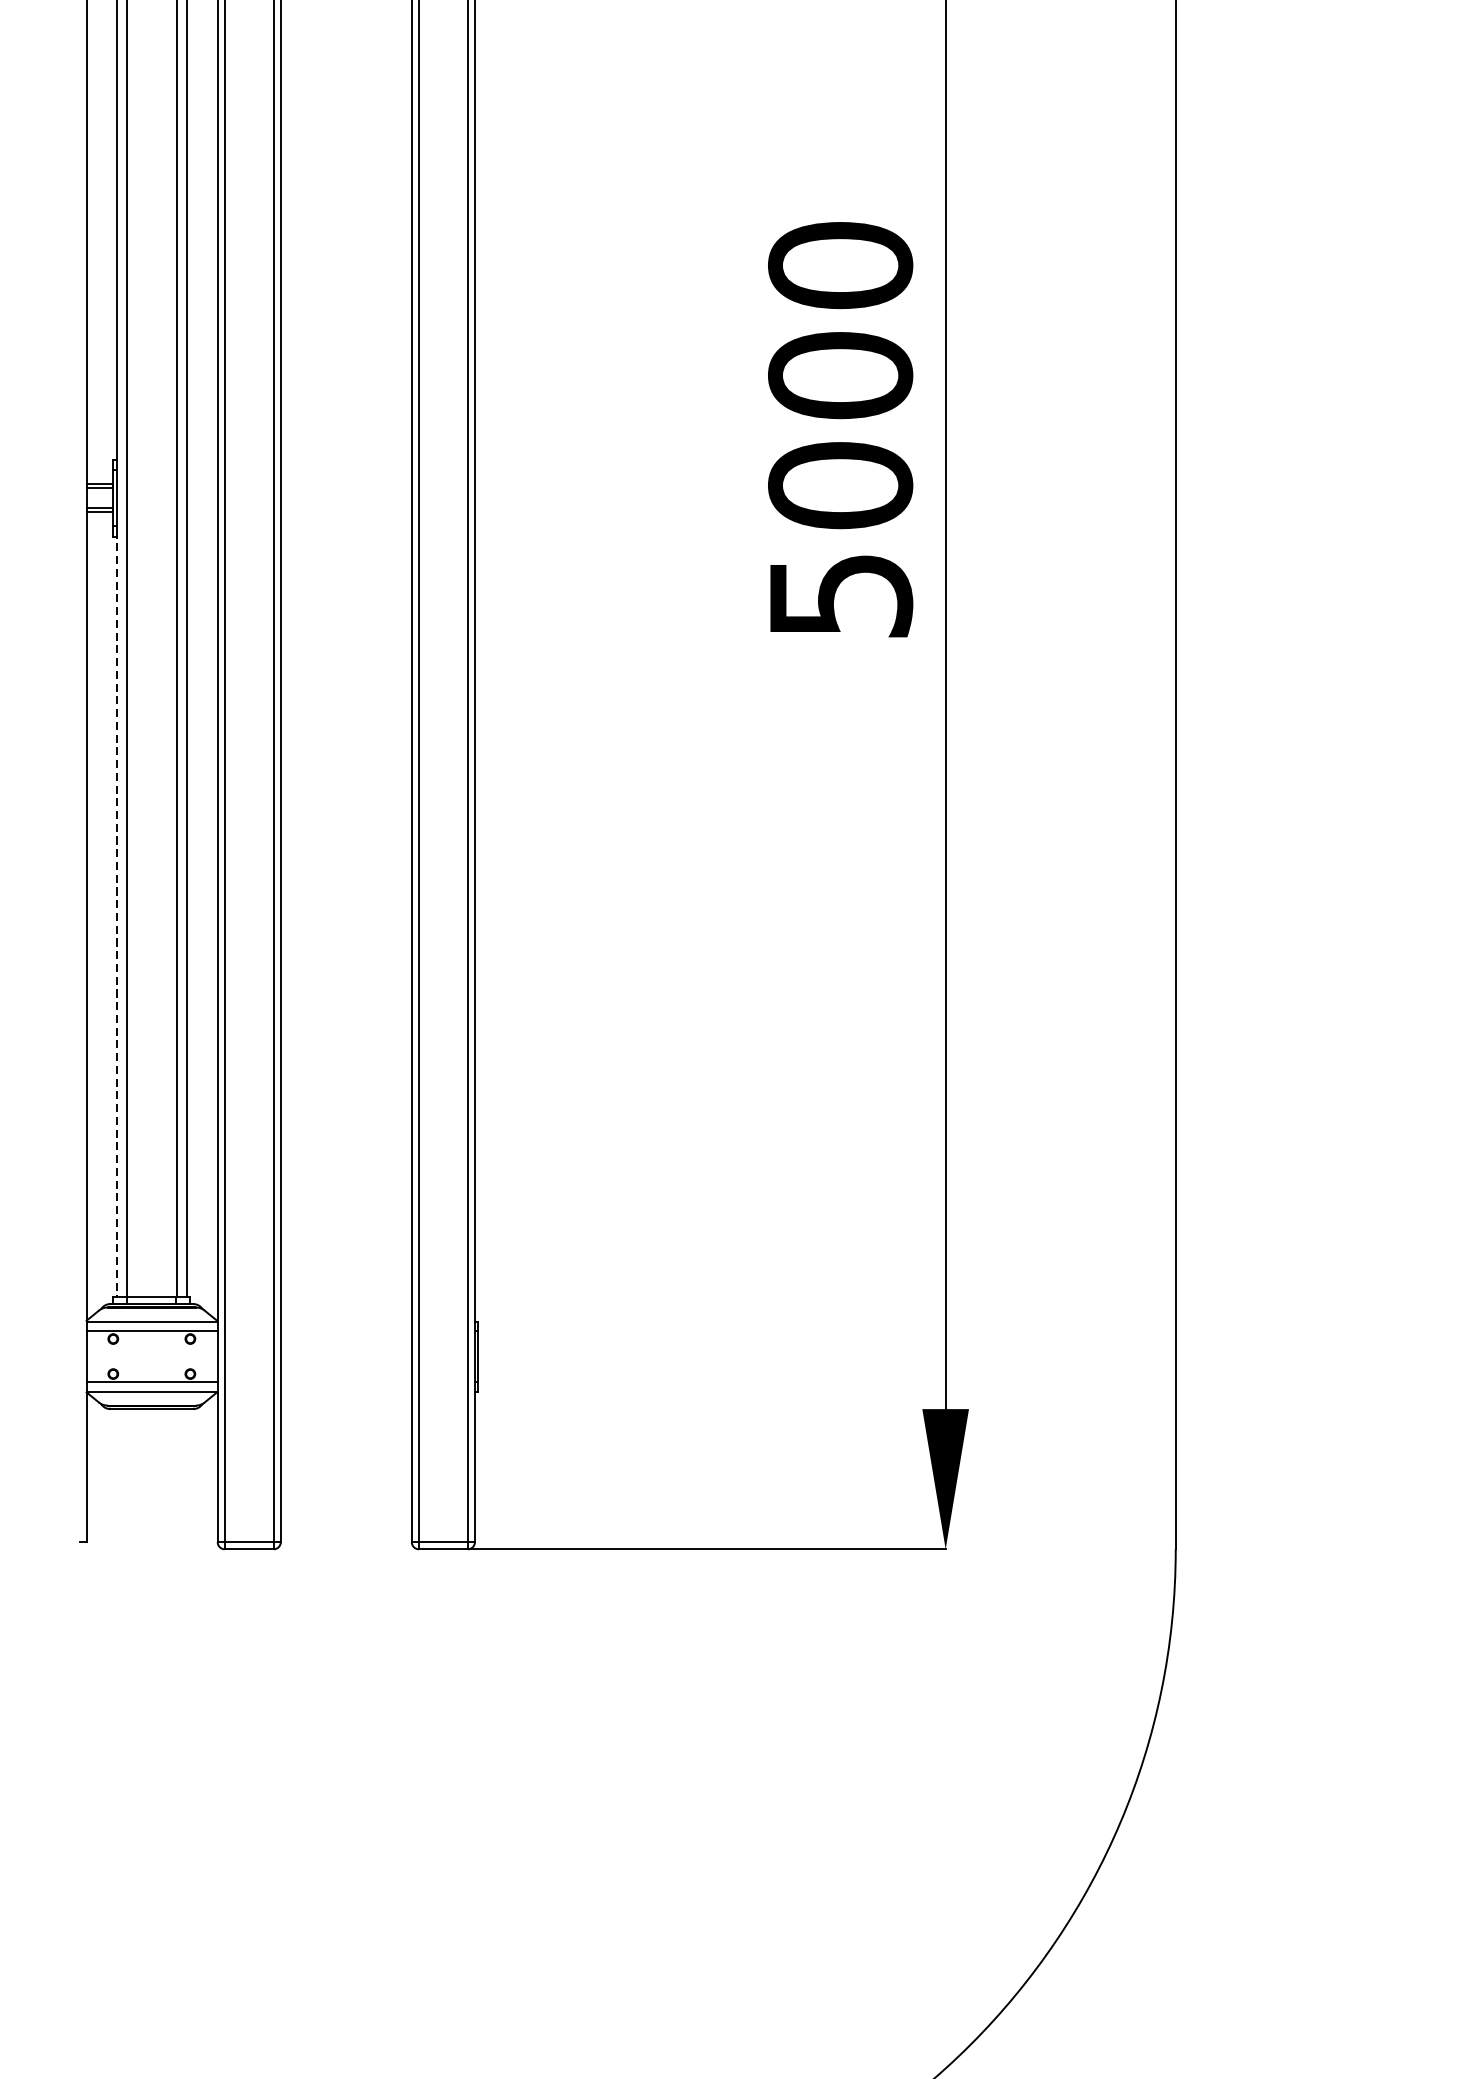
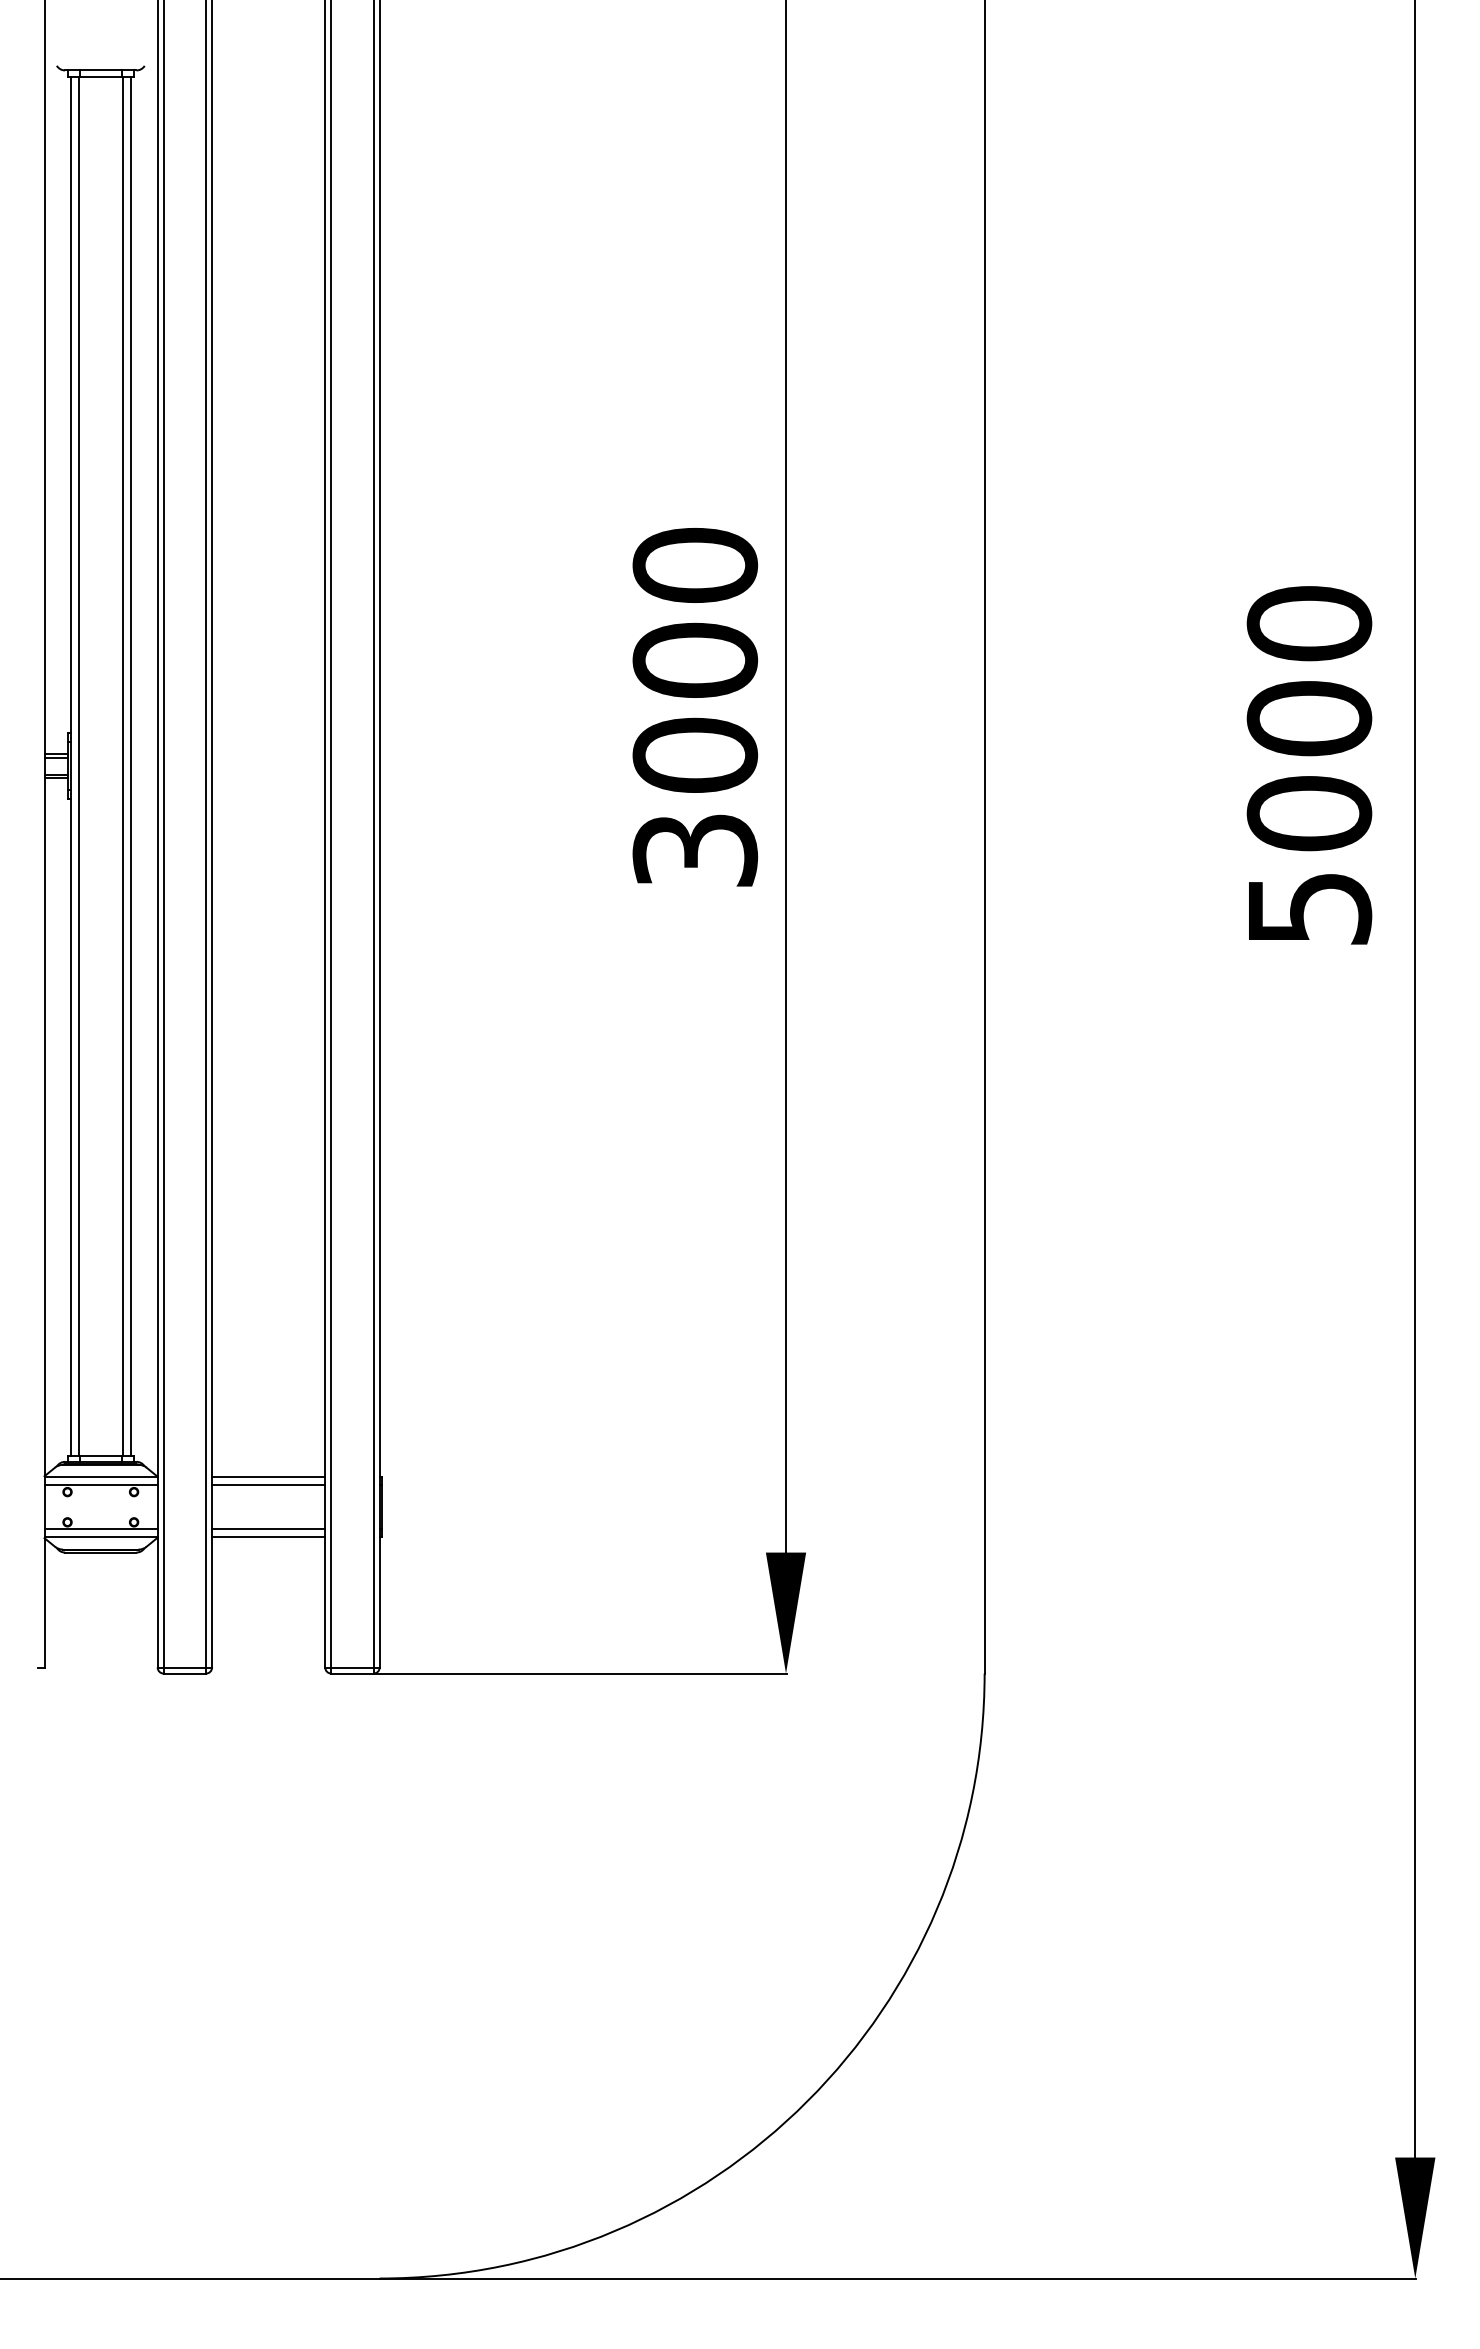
text: (839, 595) -> (694, 850), 5000 -> 3000
line: (116, 914) -> (70, 1125), dashed -> solid
line: (346, 1320) -> (268, 1476), added
line: (346, 1331) -> (268, 1485), added
line: (346, 1382) -> (268, 1529), added
line: (346, 1391) -> (268, 1537), added

